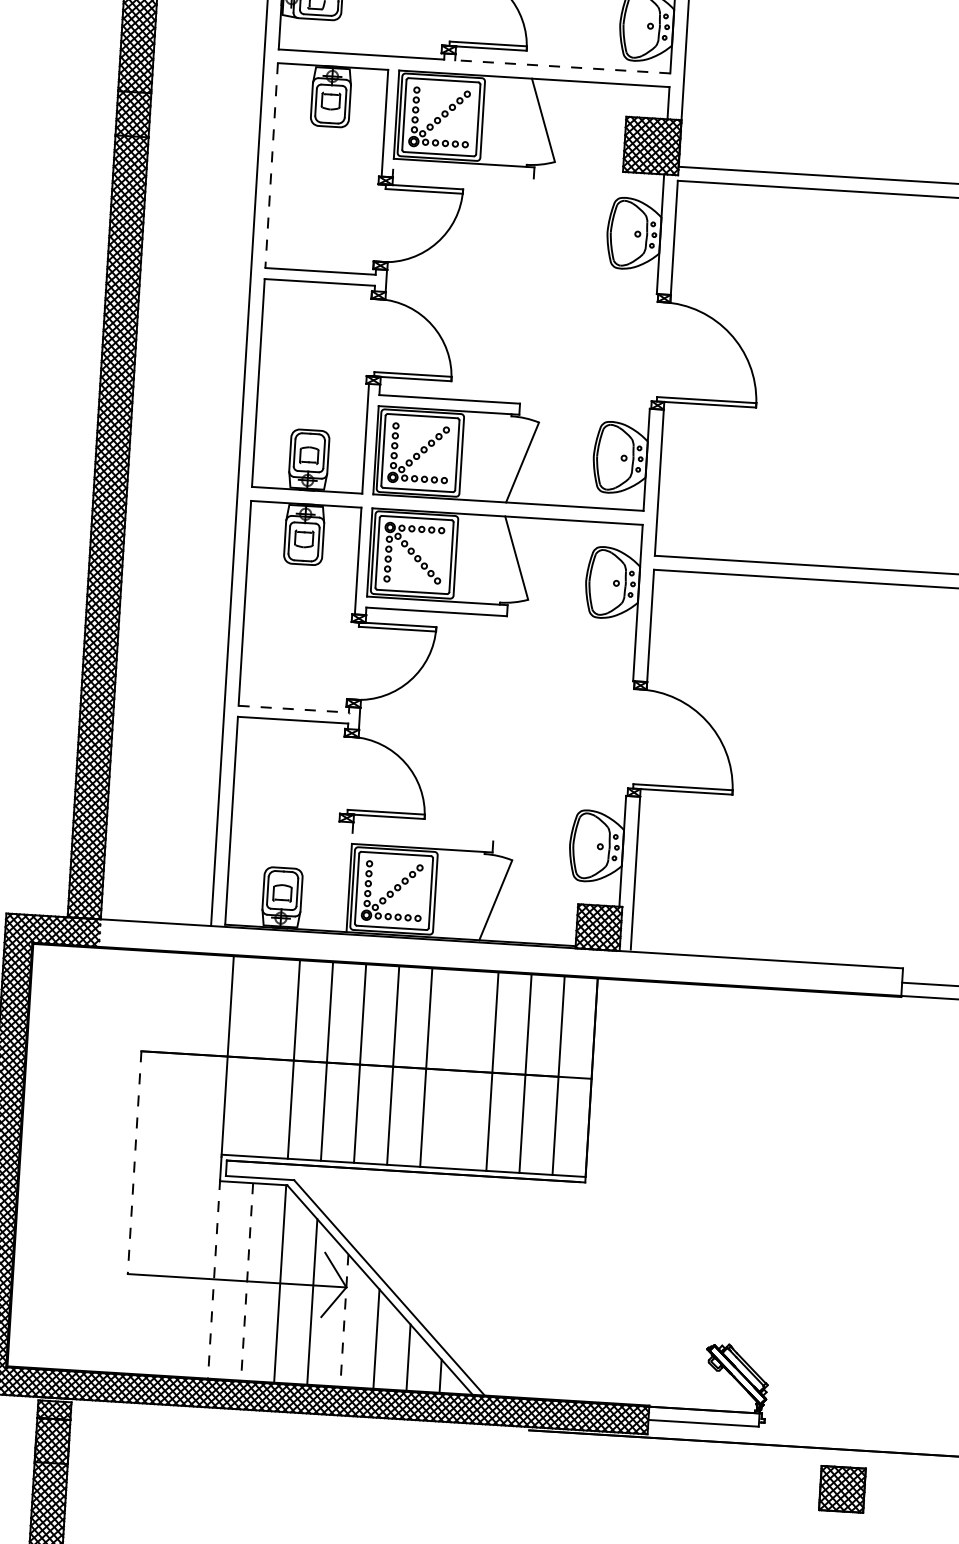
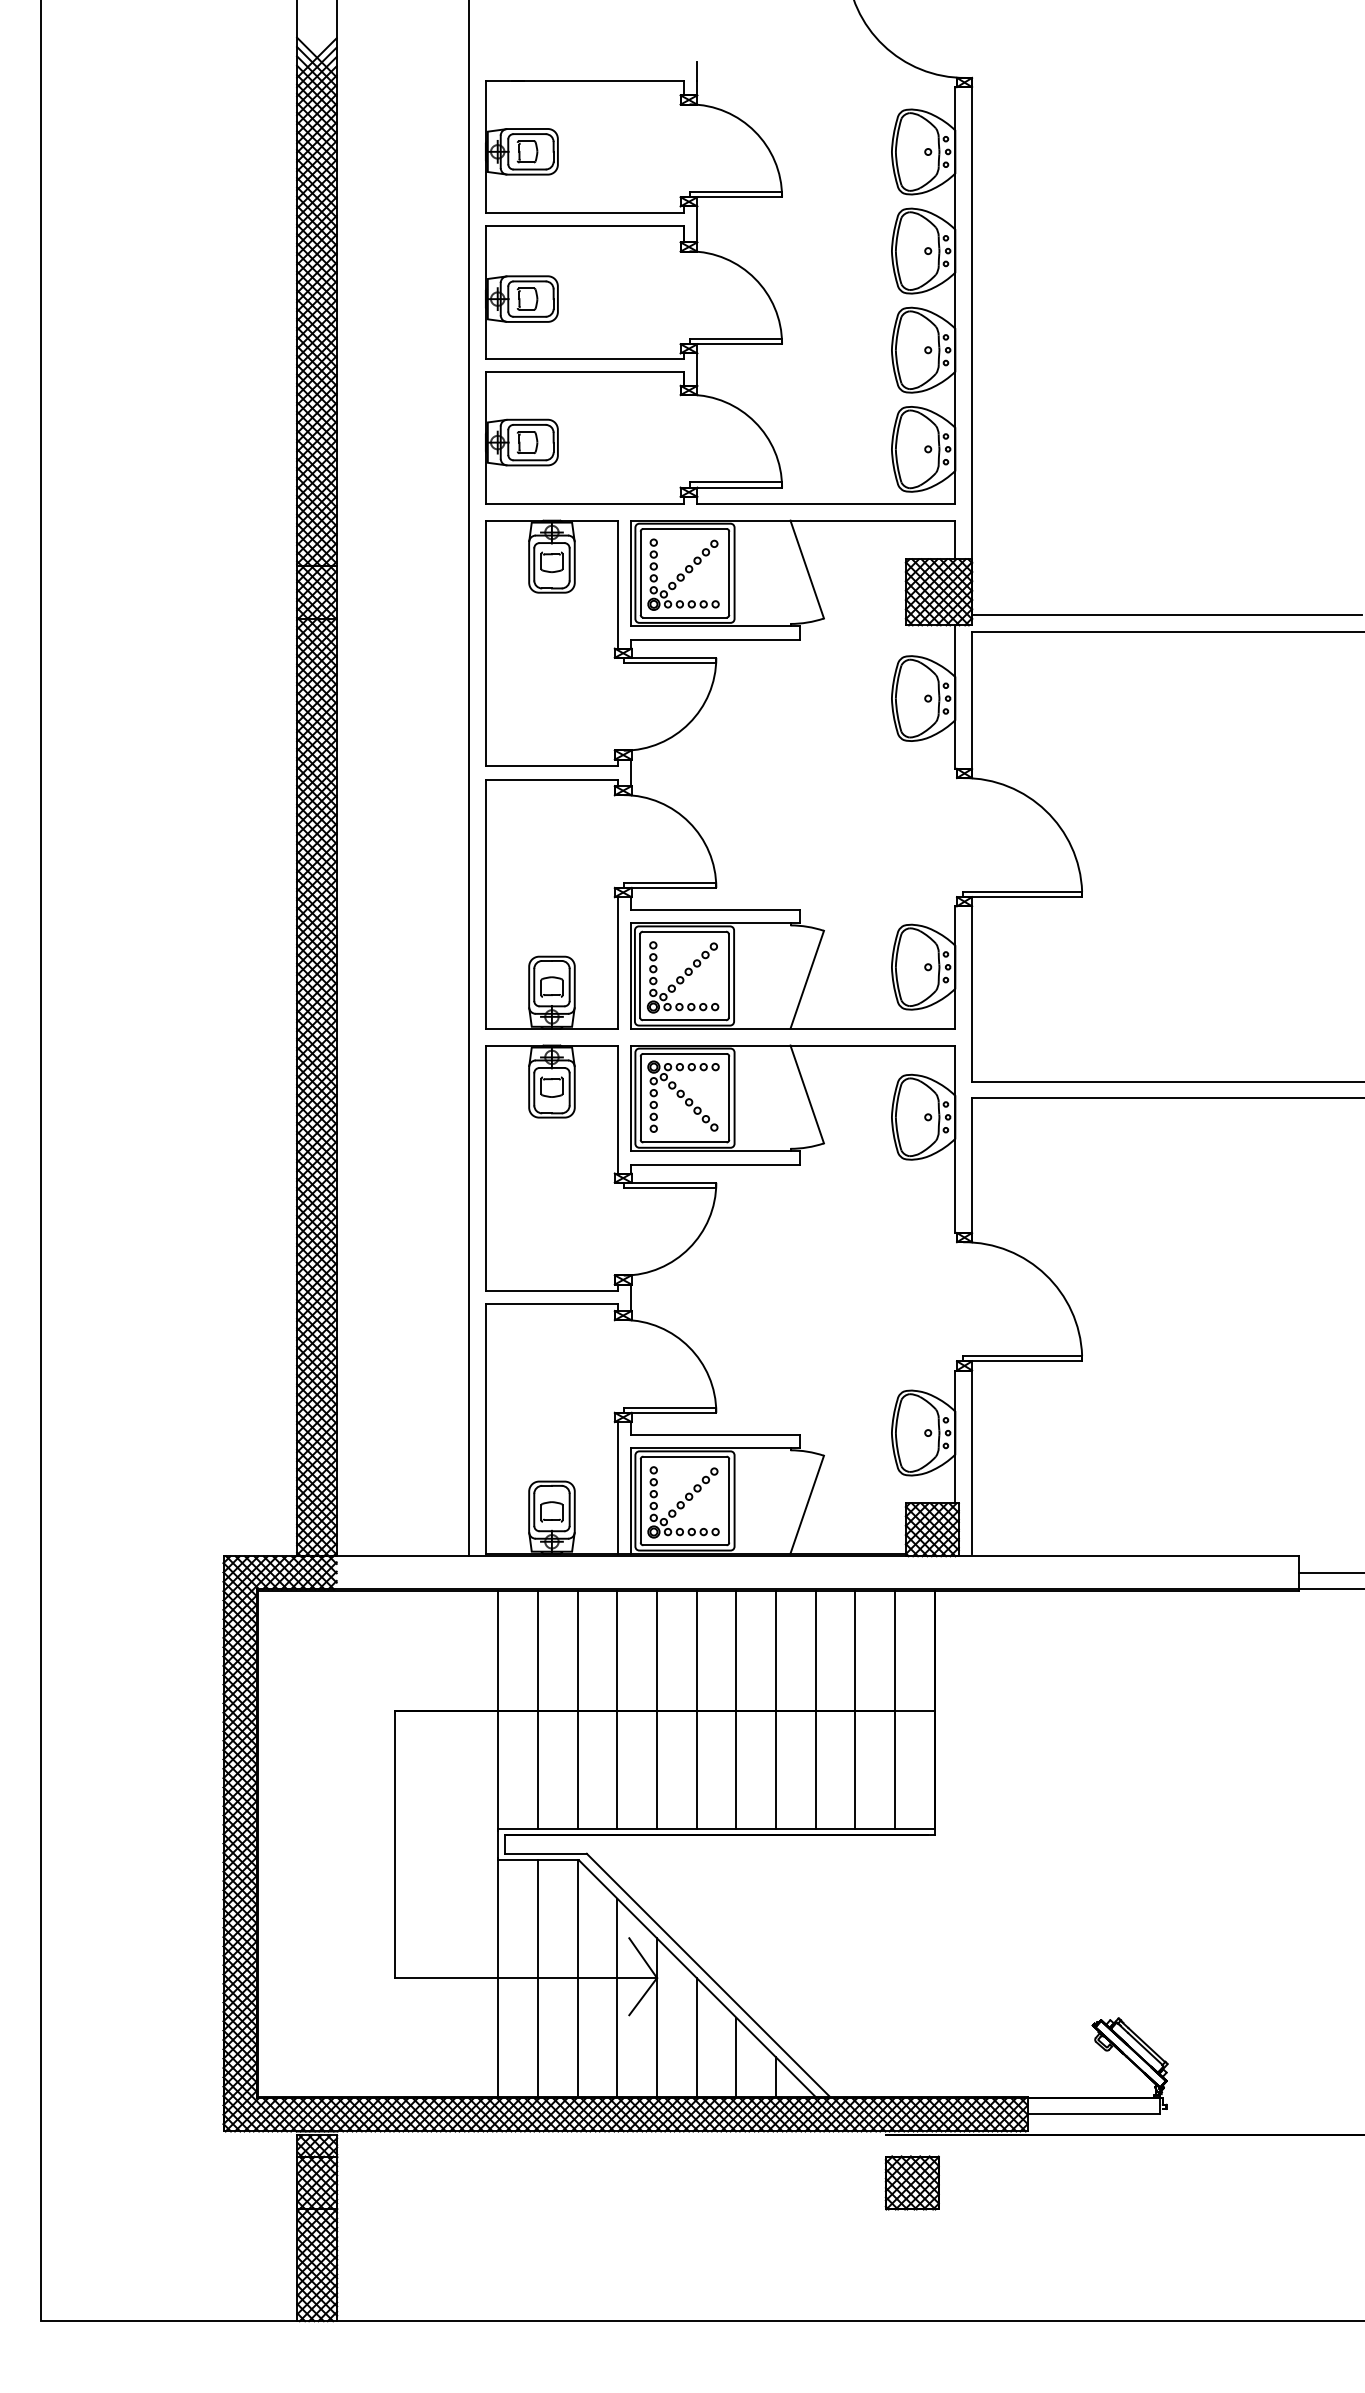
line: (562, 67) -> (826, 504), dashed -> solid
line: (271, 165) -> (485, 643), dashed -> solid
line: (463, 174) -> (715, 639), added
line: (294, 709) -> (552, 1291), dashed -> solid
line: (422, 837) -> (715, 1434), added
line: (339, 876) -> (618, 1487), added
line: (261, 1057) -> (538, 1709), added
line: (459, 1069) -> (776, 1709), added
line: (135, 1162) -> (395, 1844), dashed -> solid
line: (214, 1278) -> (498, 1977), dashed -> solid
line: (247, 1282) -> (538, 1979), dashed -> solid
line: (344, 1321) -> (657, 2018), dashed -> solid
part: (841, 1488) -> (911, 2182), moved

